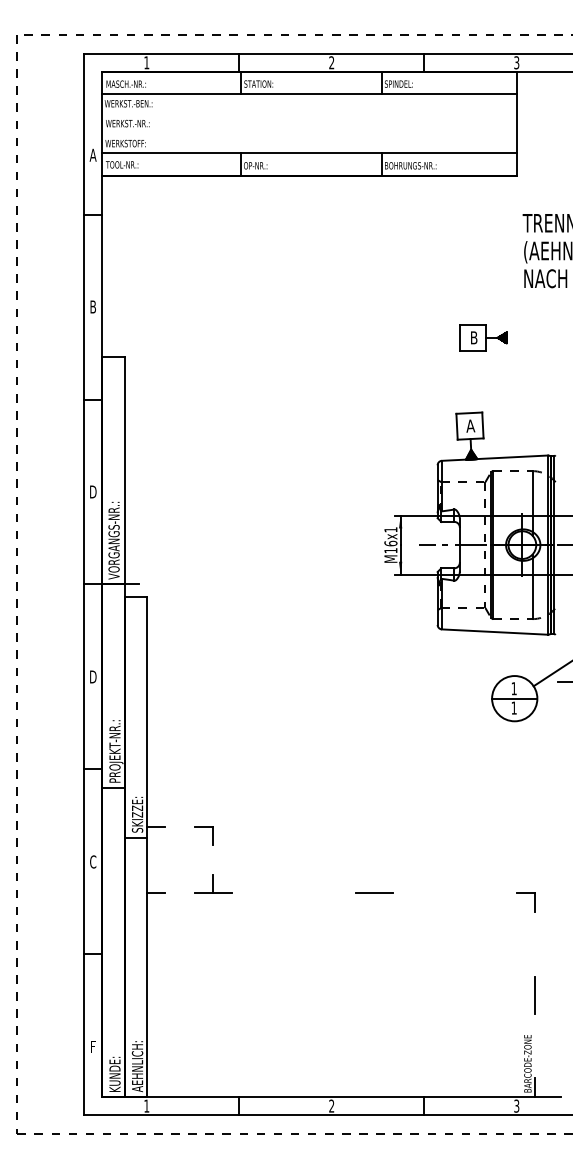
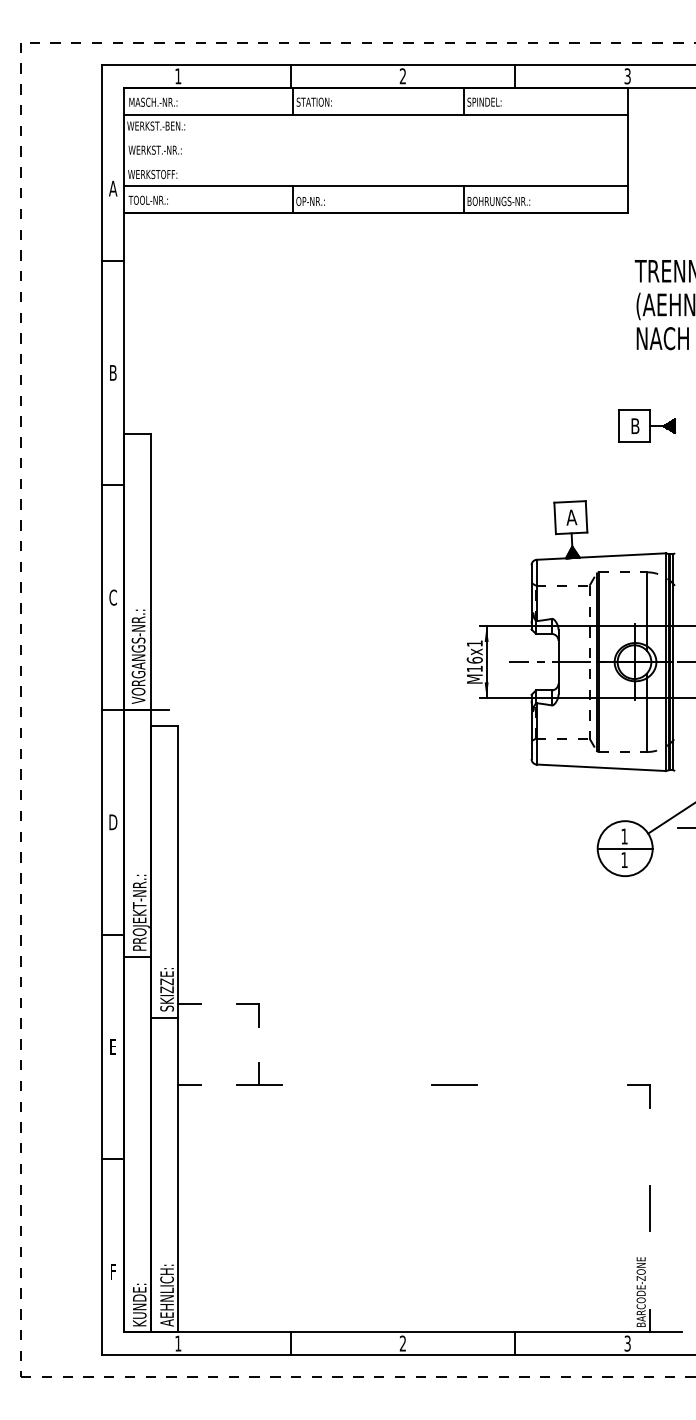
part: (483, 337) -> (646, 425), moved
text: (93, 491) -> (113, 597), D -> C
text: (93, 861) -> (113, 1046), C -> E

